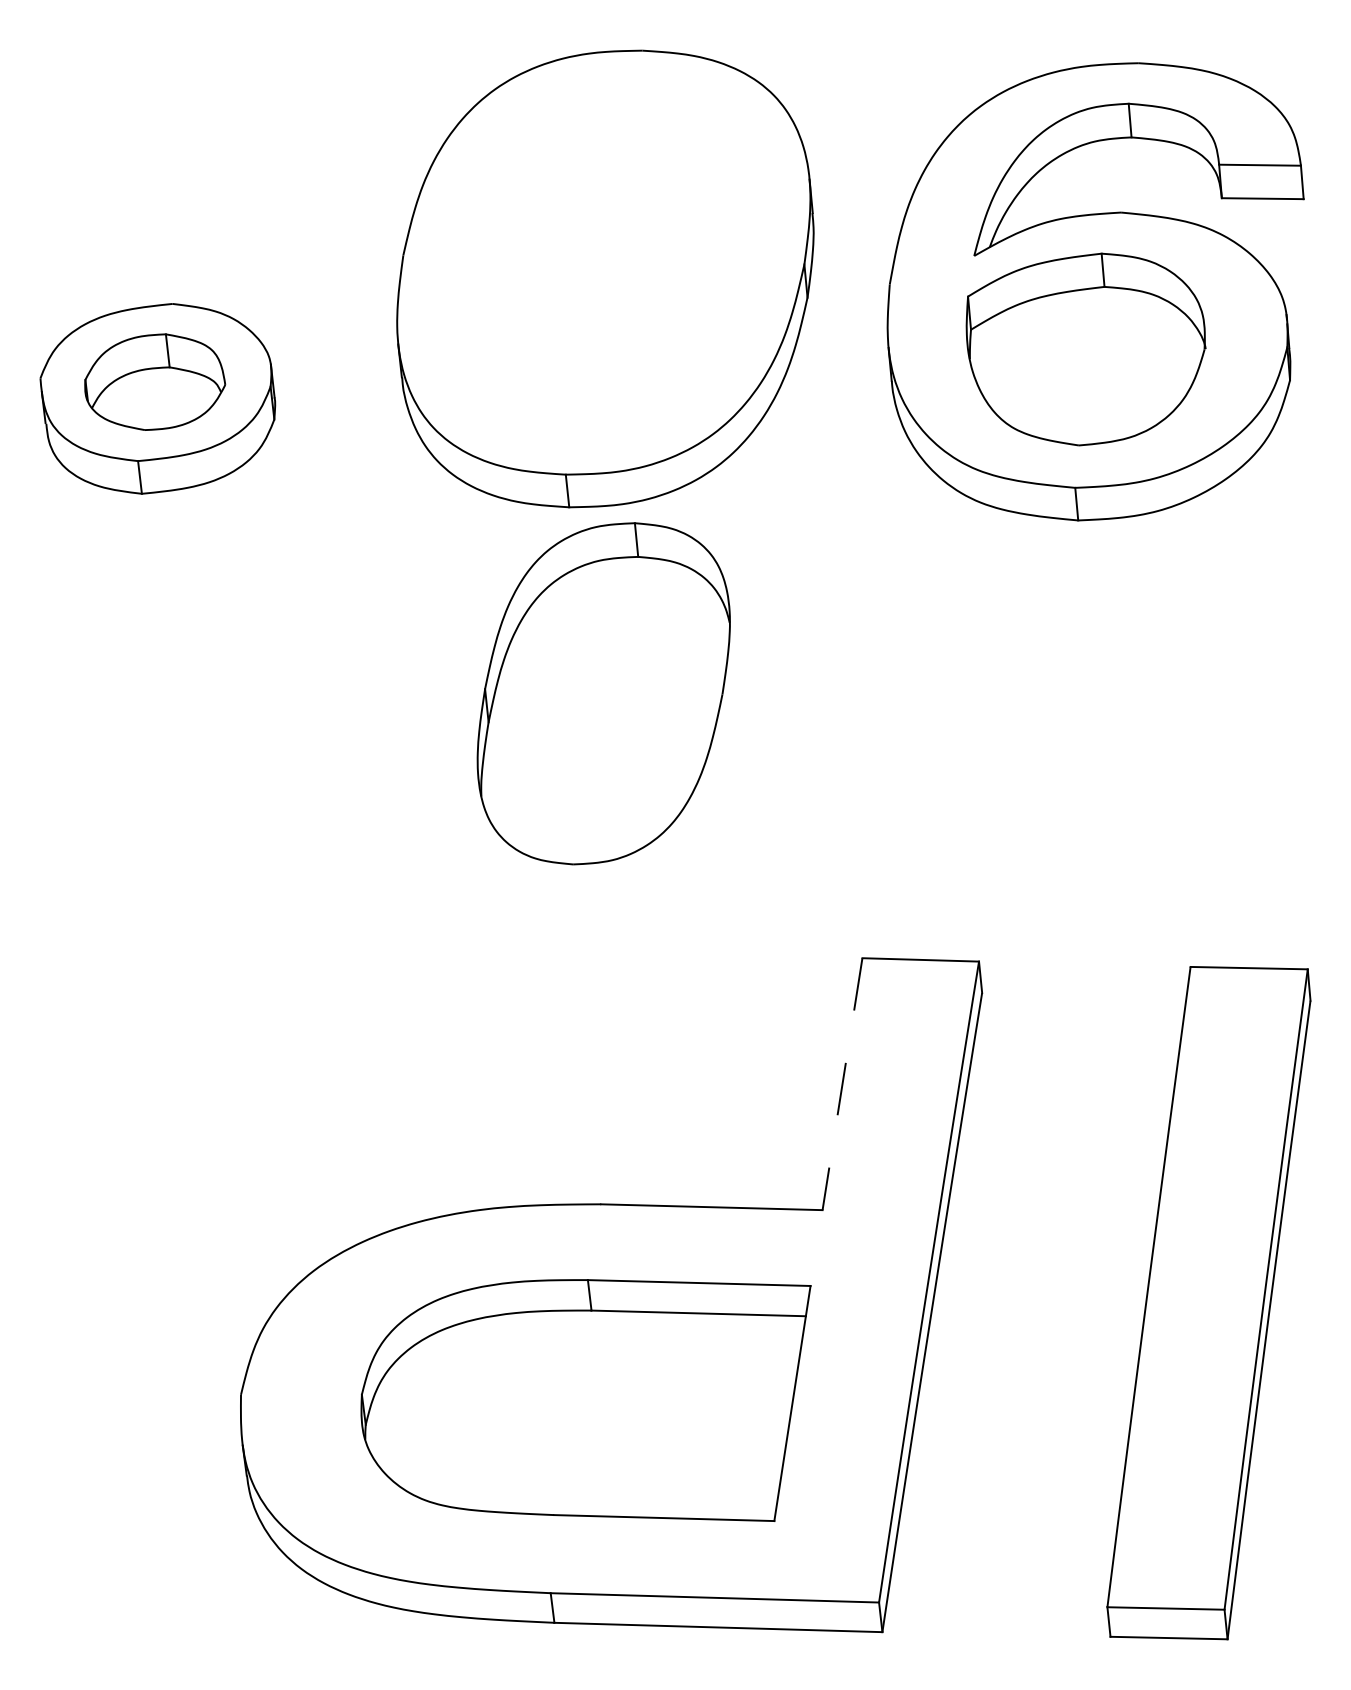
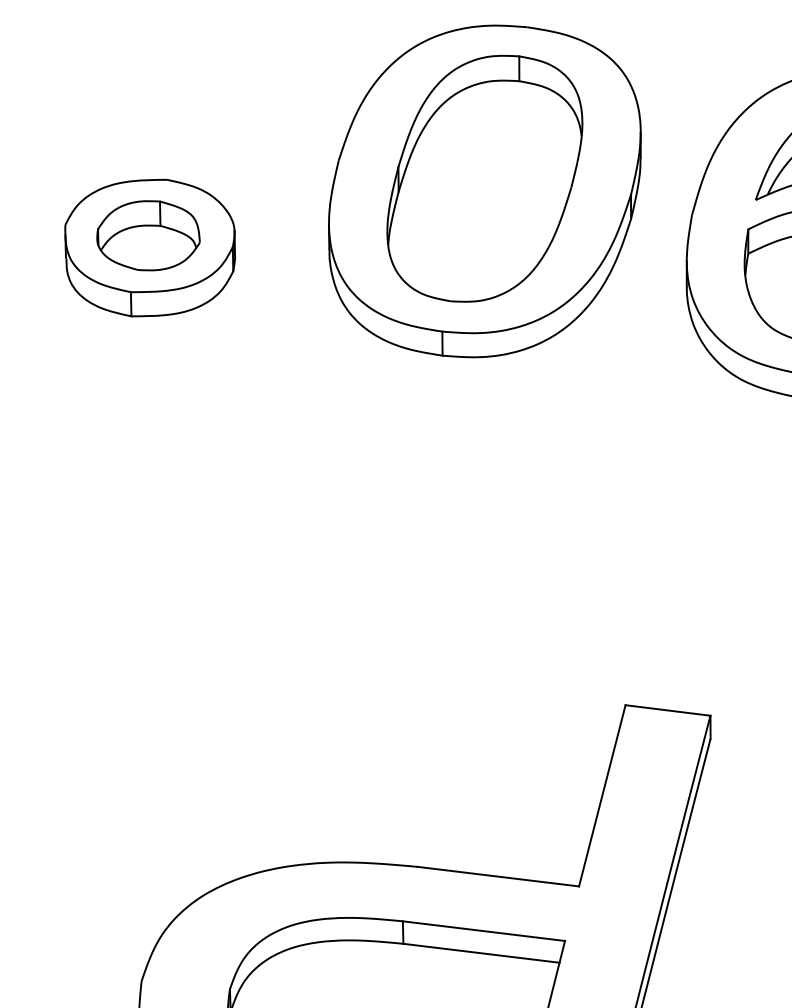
part: (603, 693) -> (484, 178), moved
line: (842, 1084) -> (602, 796), dashed -> solid

